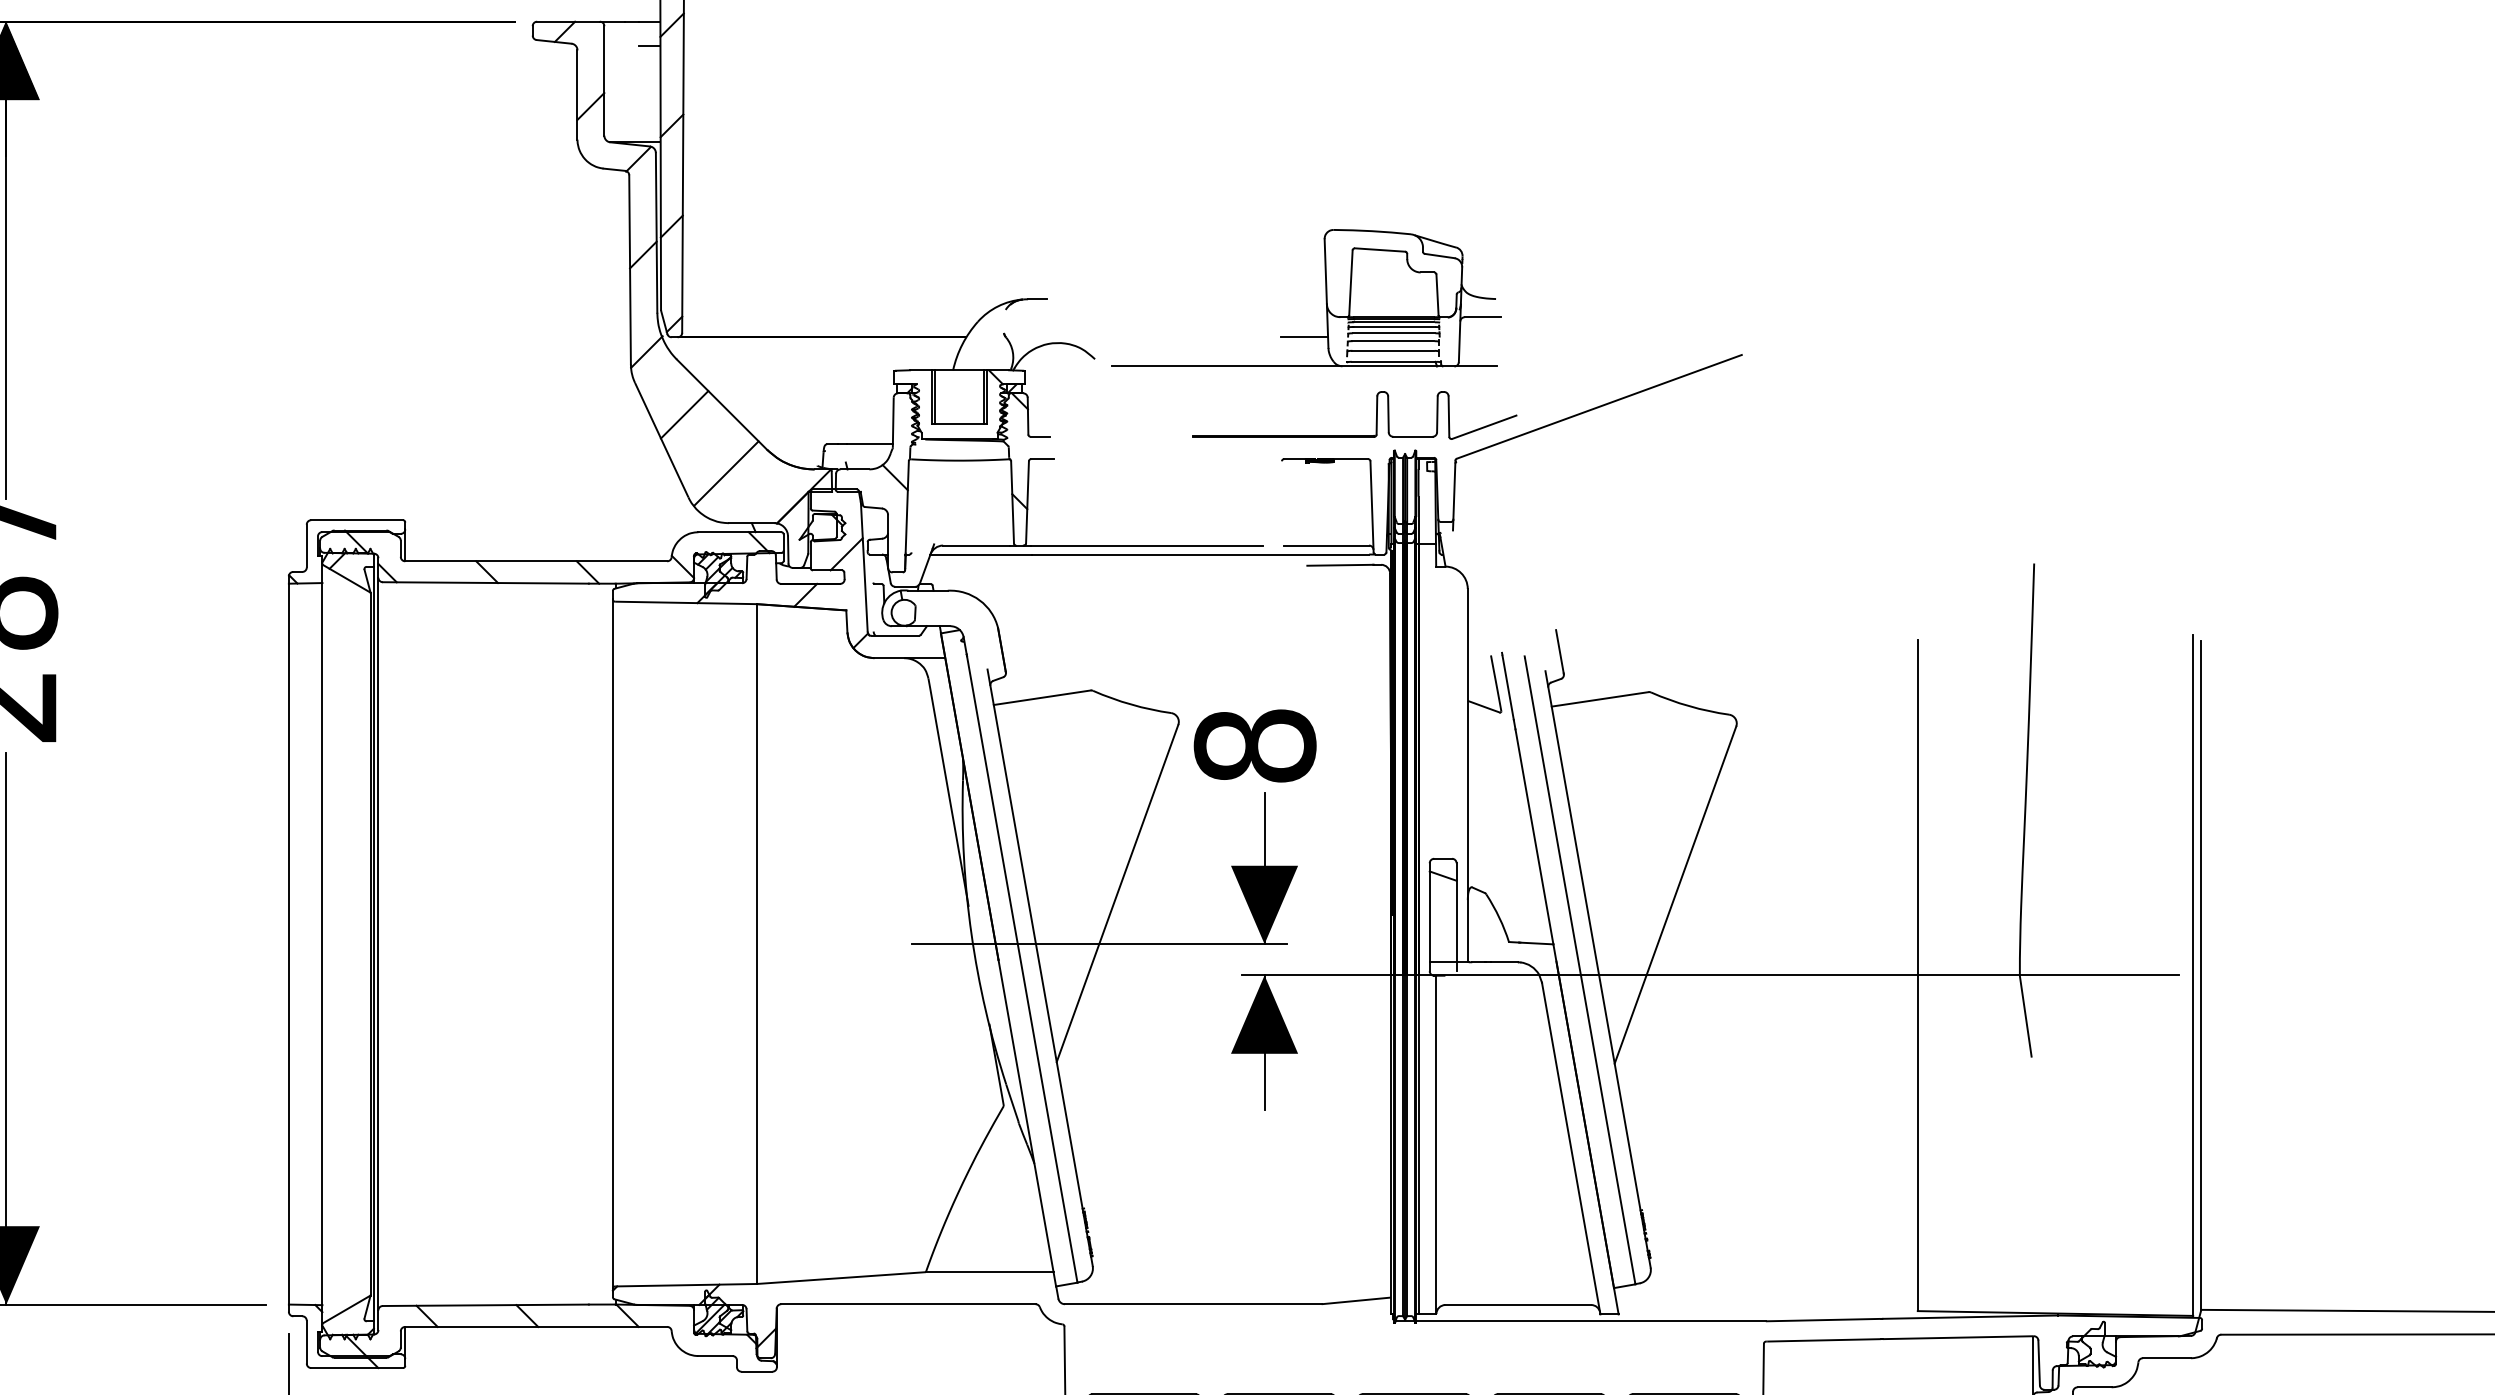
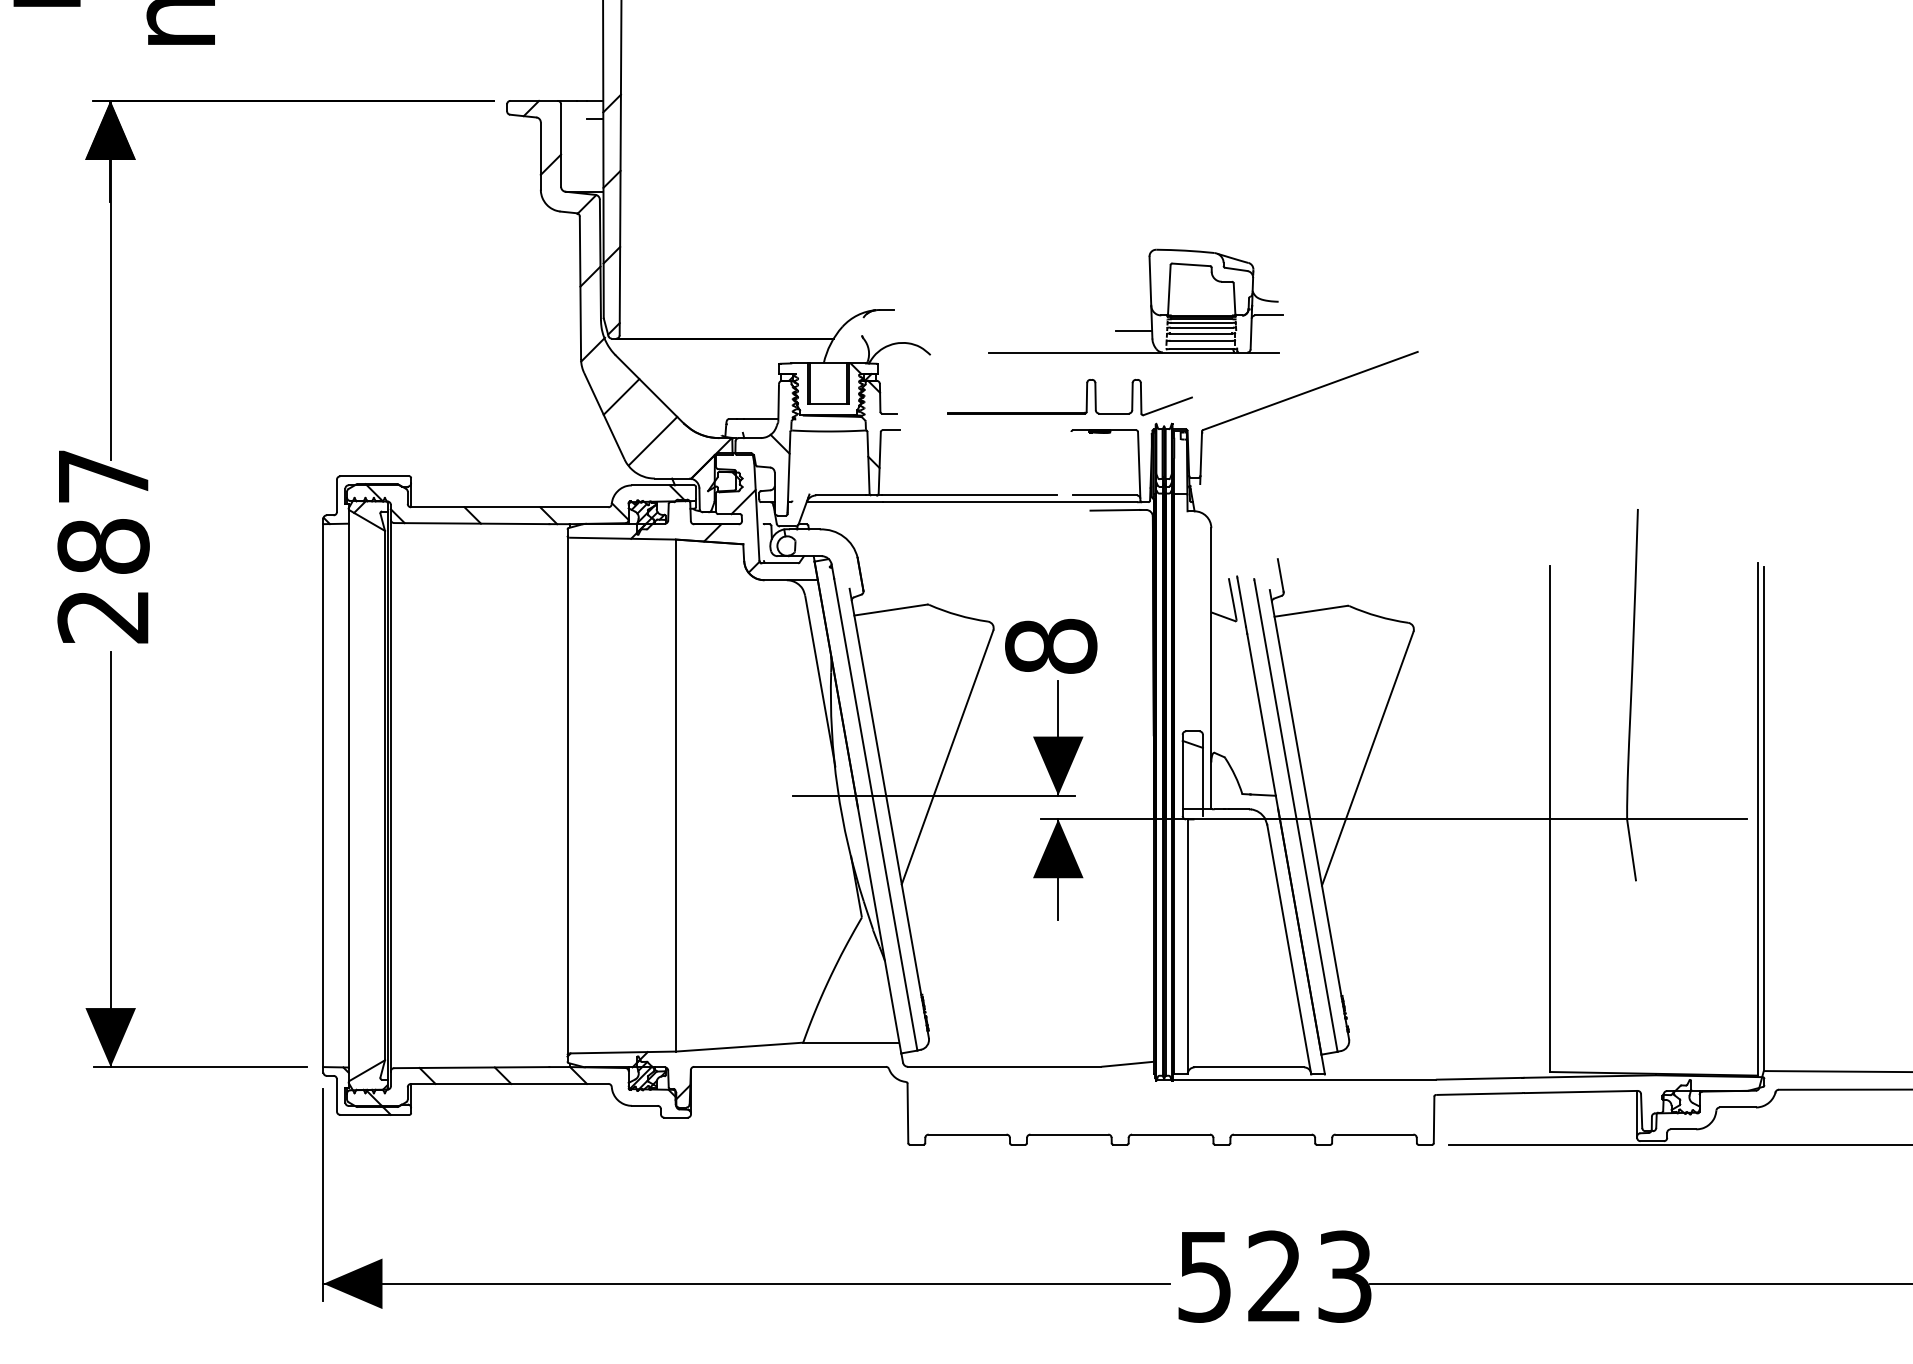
part: (1325, 297) -> (1150, 300), moved
part: (1353, 435) -> (1069, 412), moved

